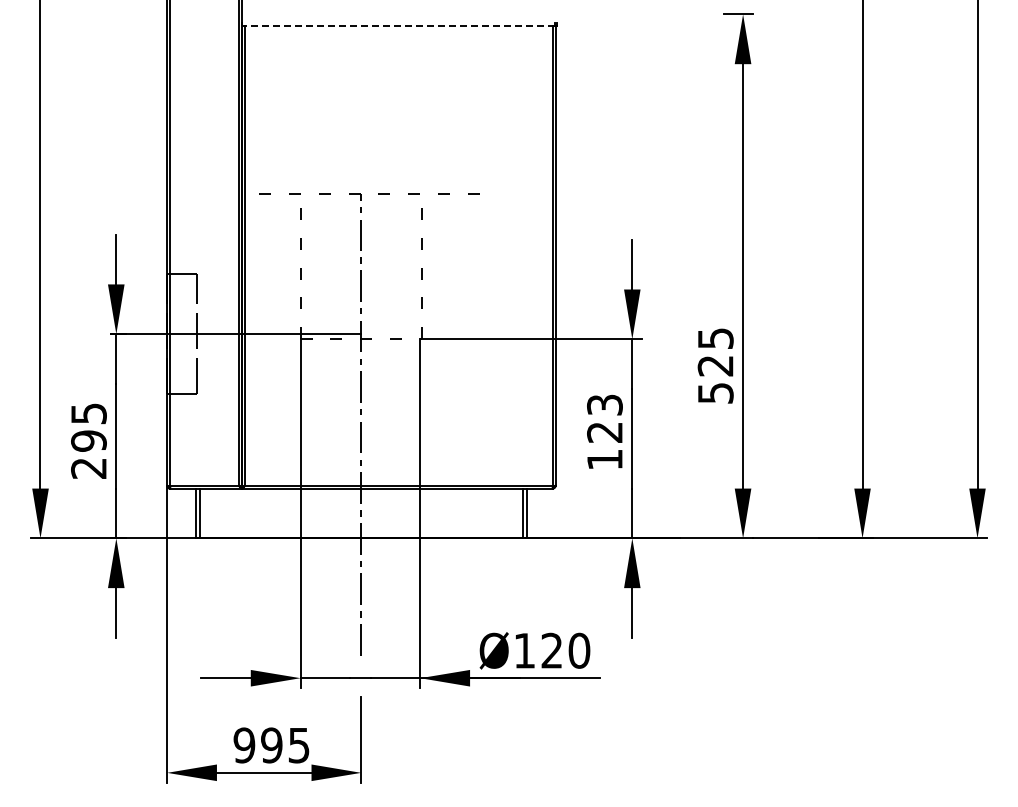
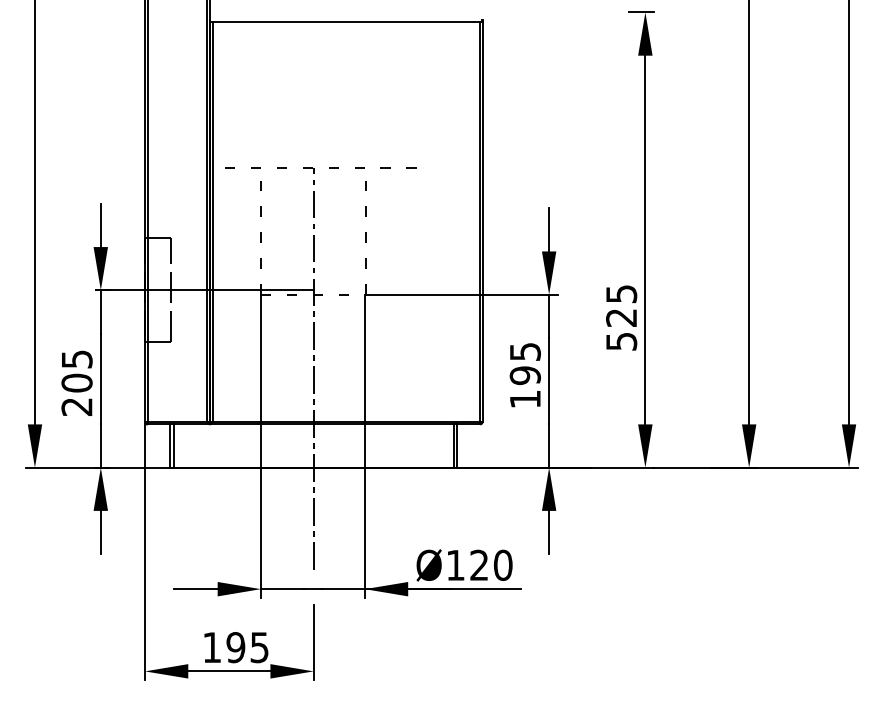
line: (397, 25) -> (345, 22), dashed -> solid
text: (604, 418) -> (524, 363), 123 -> 195
text: (88, 440) -> (76, 382), 295 -> 205
text: (244, 745) -> (212, 647), 995 -> 195

